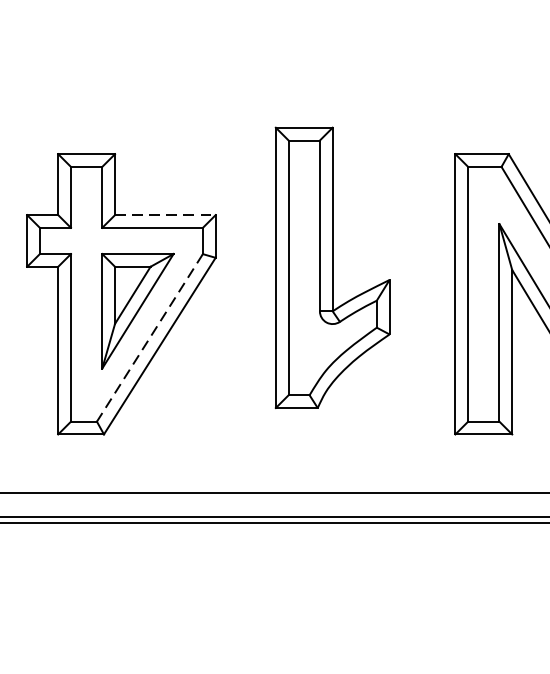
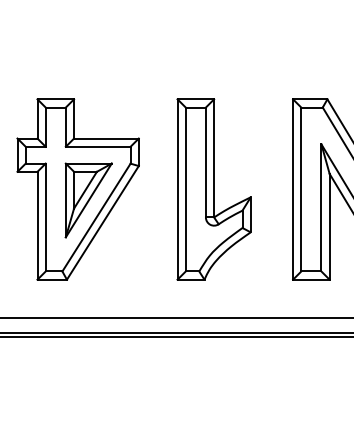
line: (165, 215) -> (106, 138), dashed -> solid
part: (331, 267) -> (213, 189), moved
line: (149, 337) -> (96, 217), dashed -> solid

